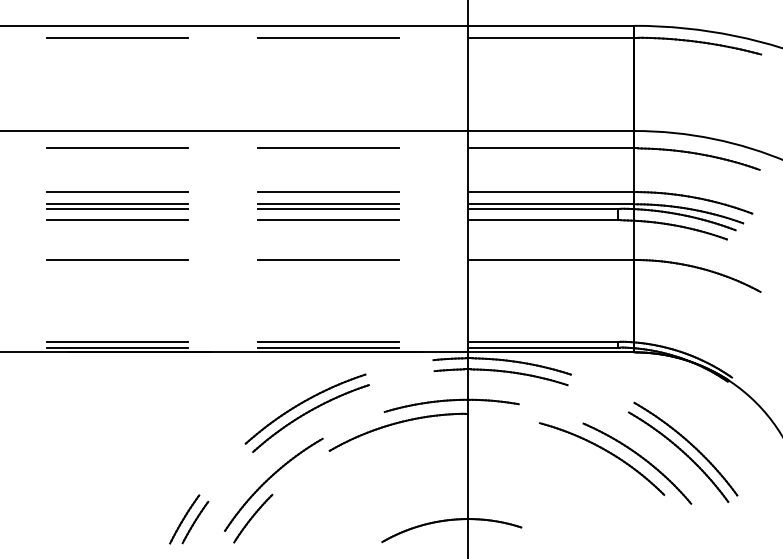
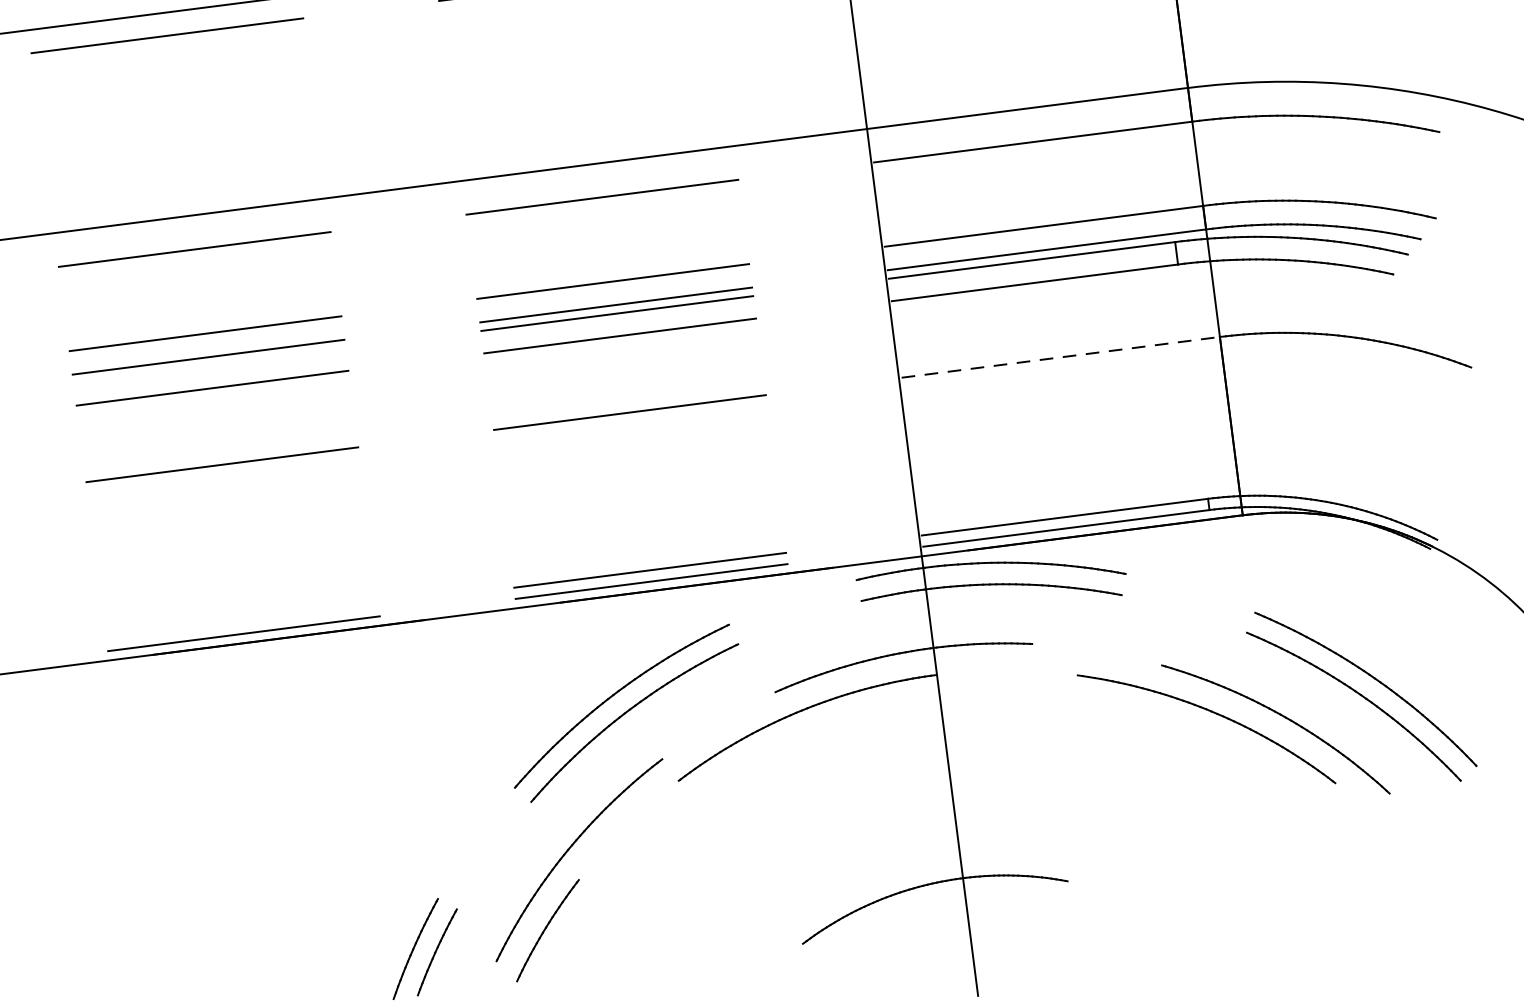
line: (117, 208) -> (209, 365), removed
line: (552, 259) -> (1061, 356), solid -> dashed
line: (117, 341) -> (242, 622), removed

